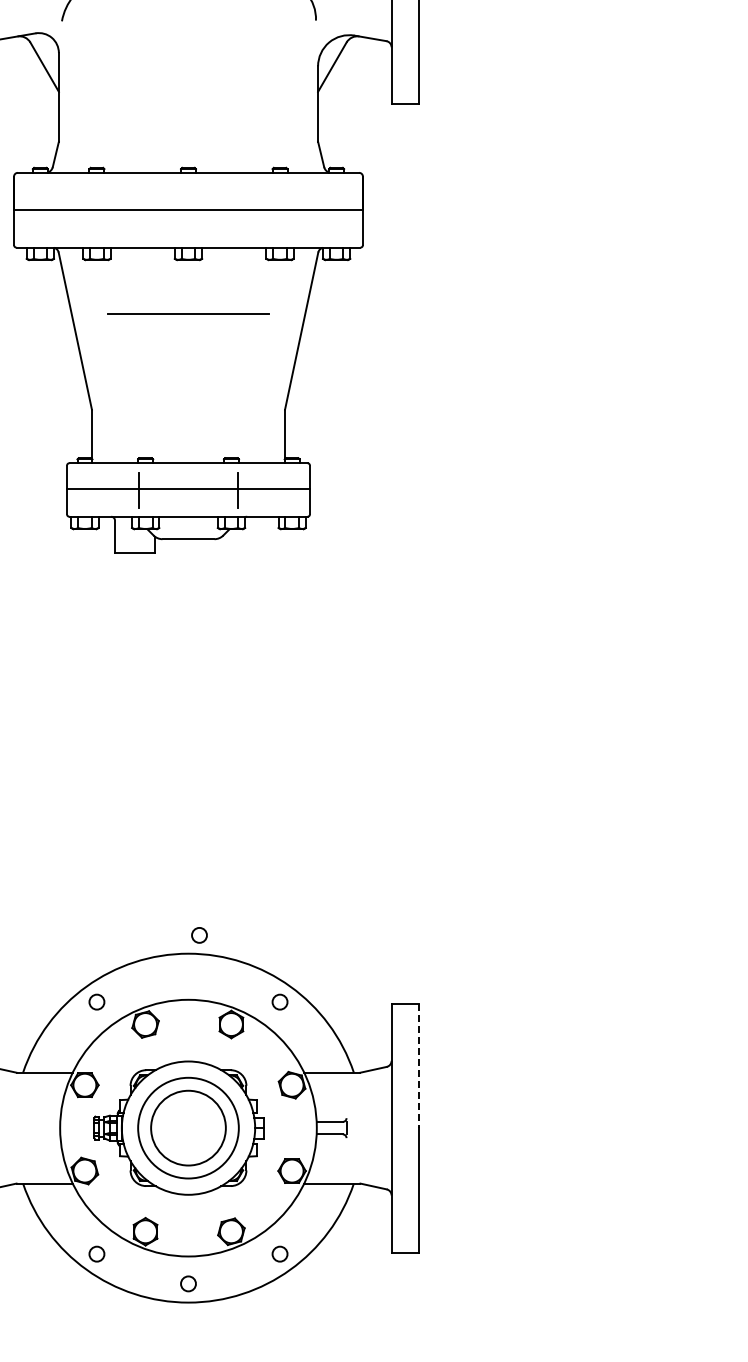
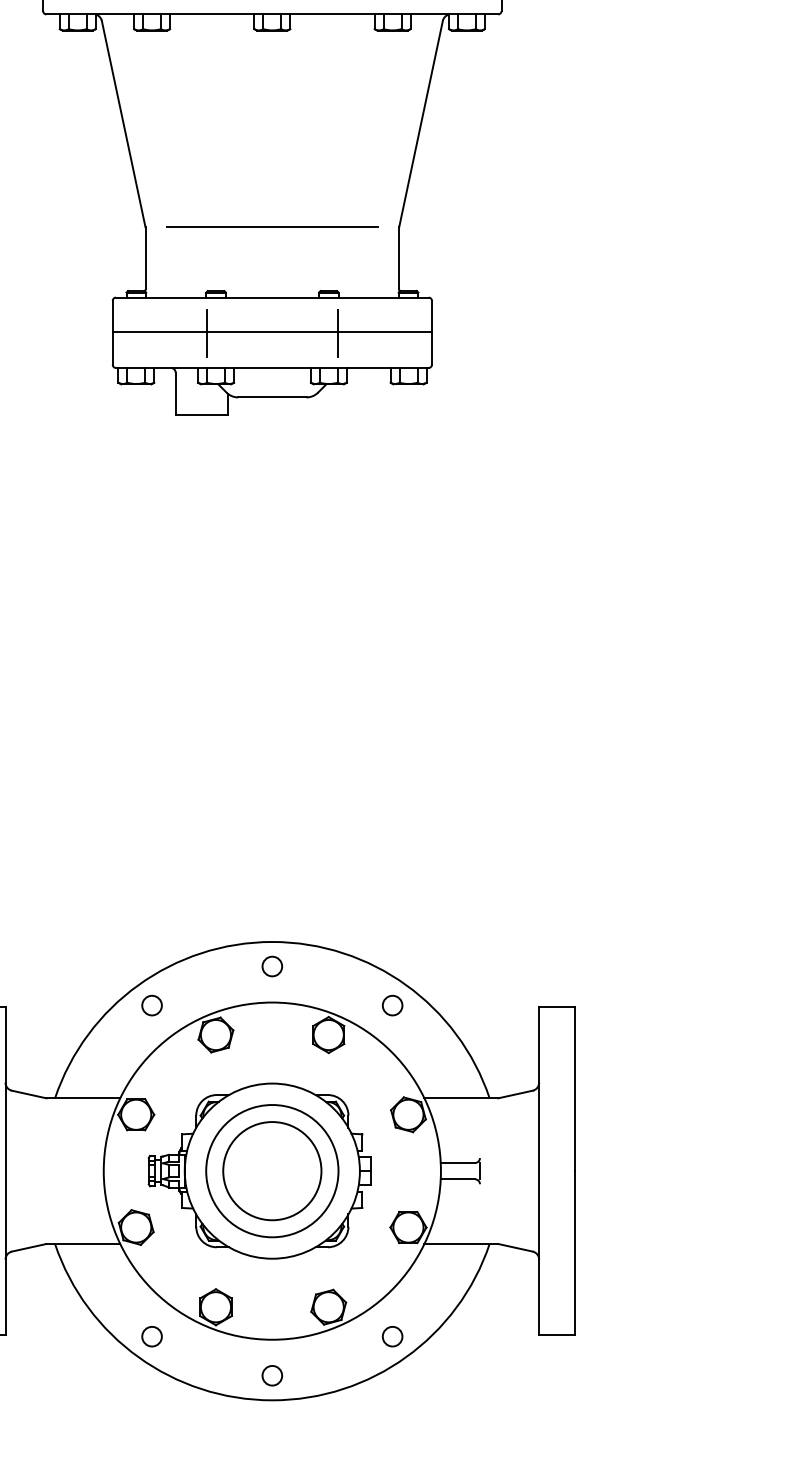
line: (188, 313) -> (272, 227), moved
circle: (199, 935) -> (272, 966), moved
line: (419, 1066) -> (575, 1090), dashed -> solid

